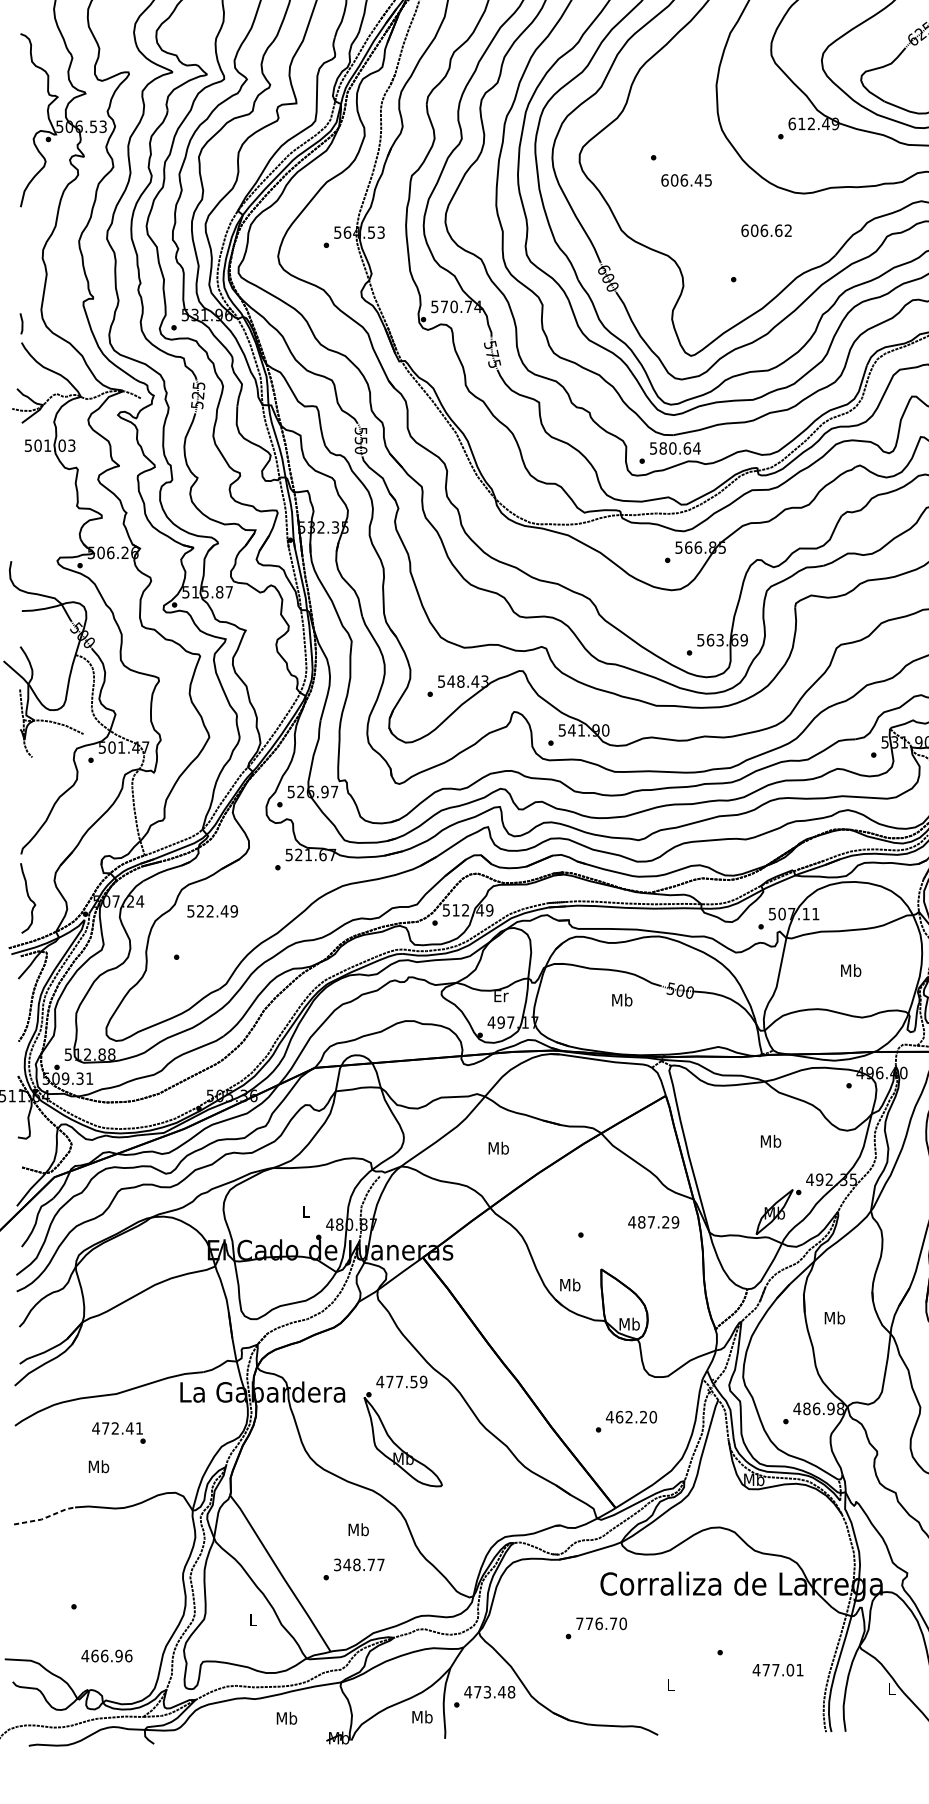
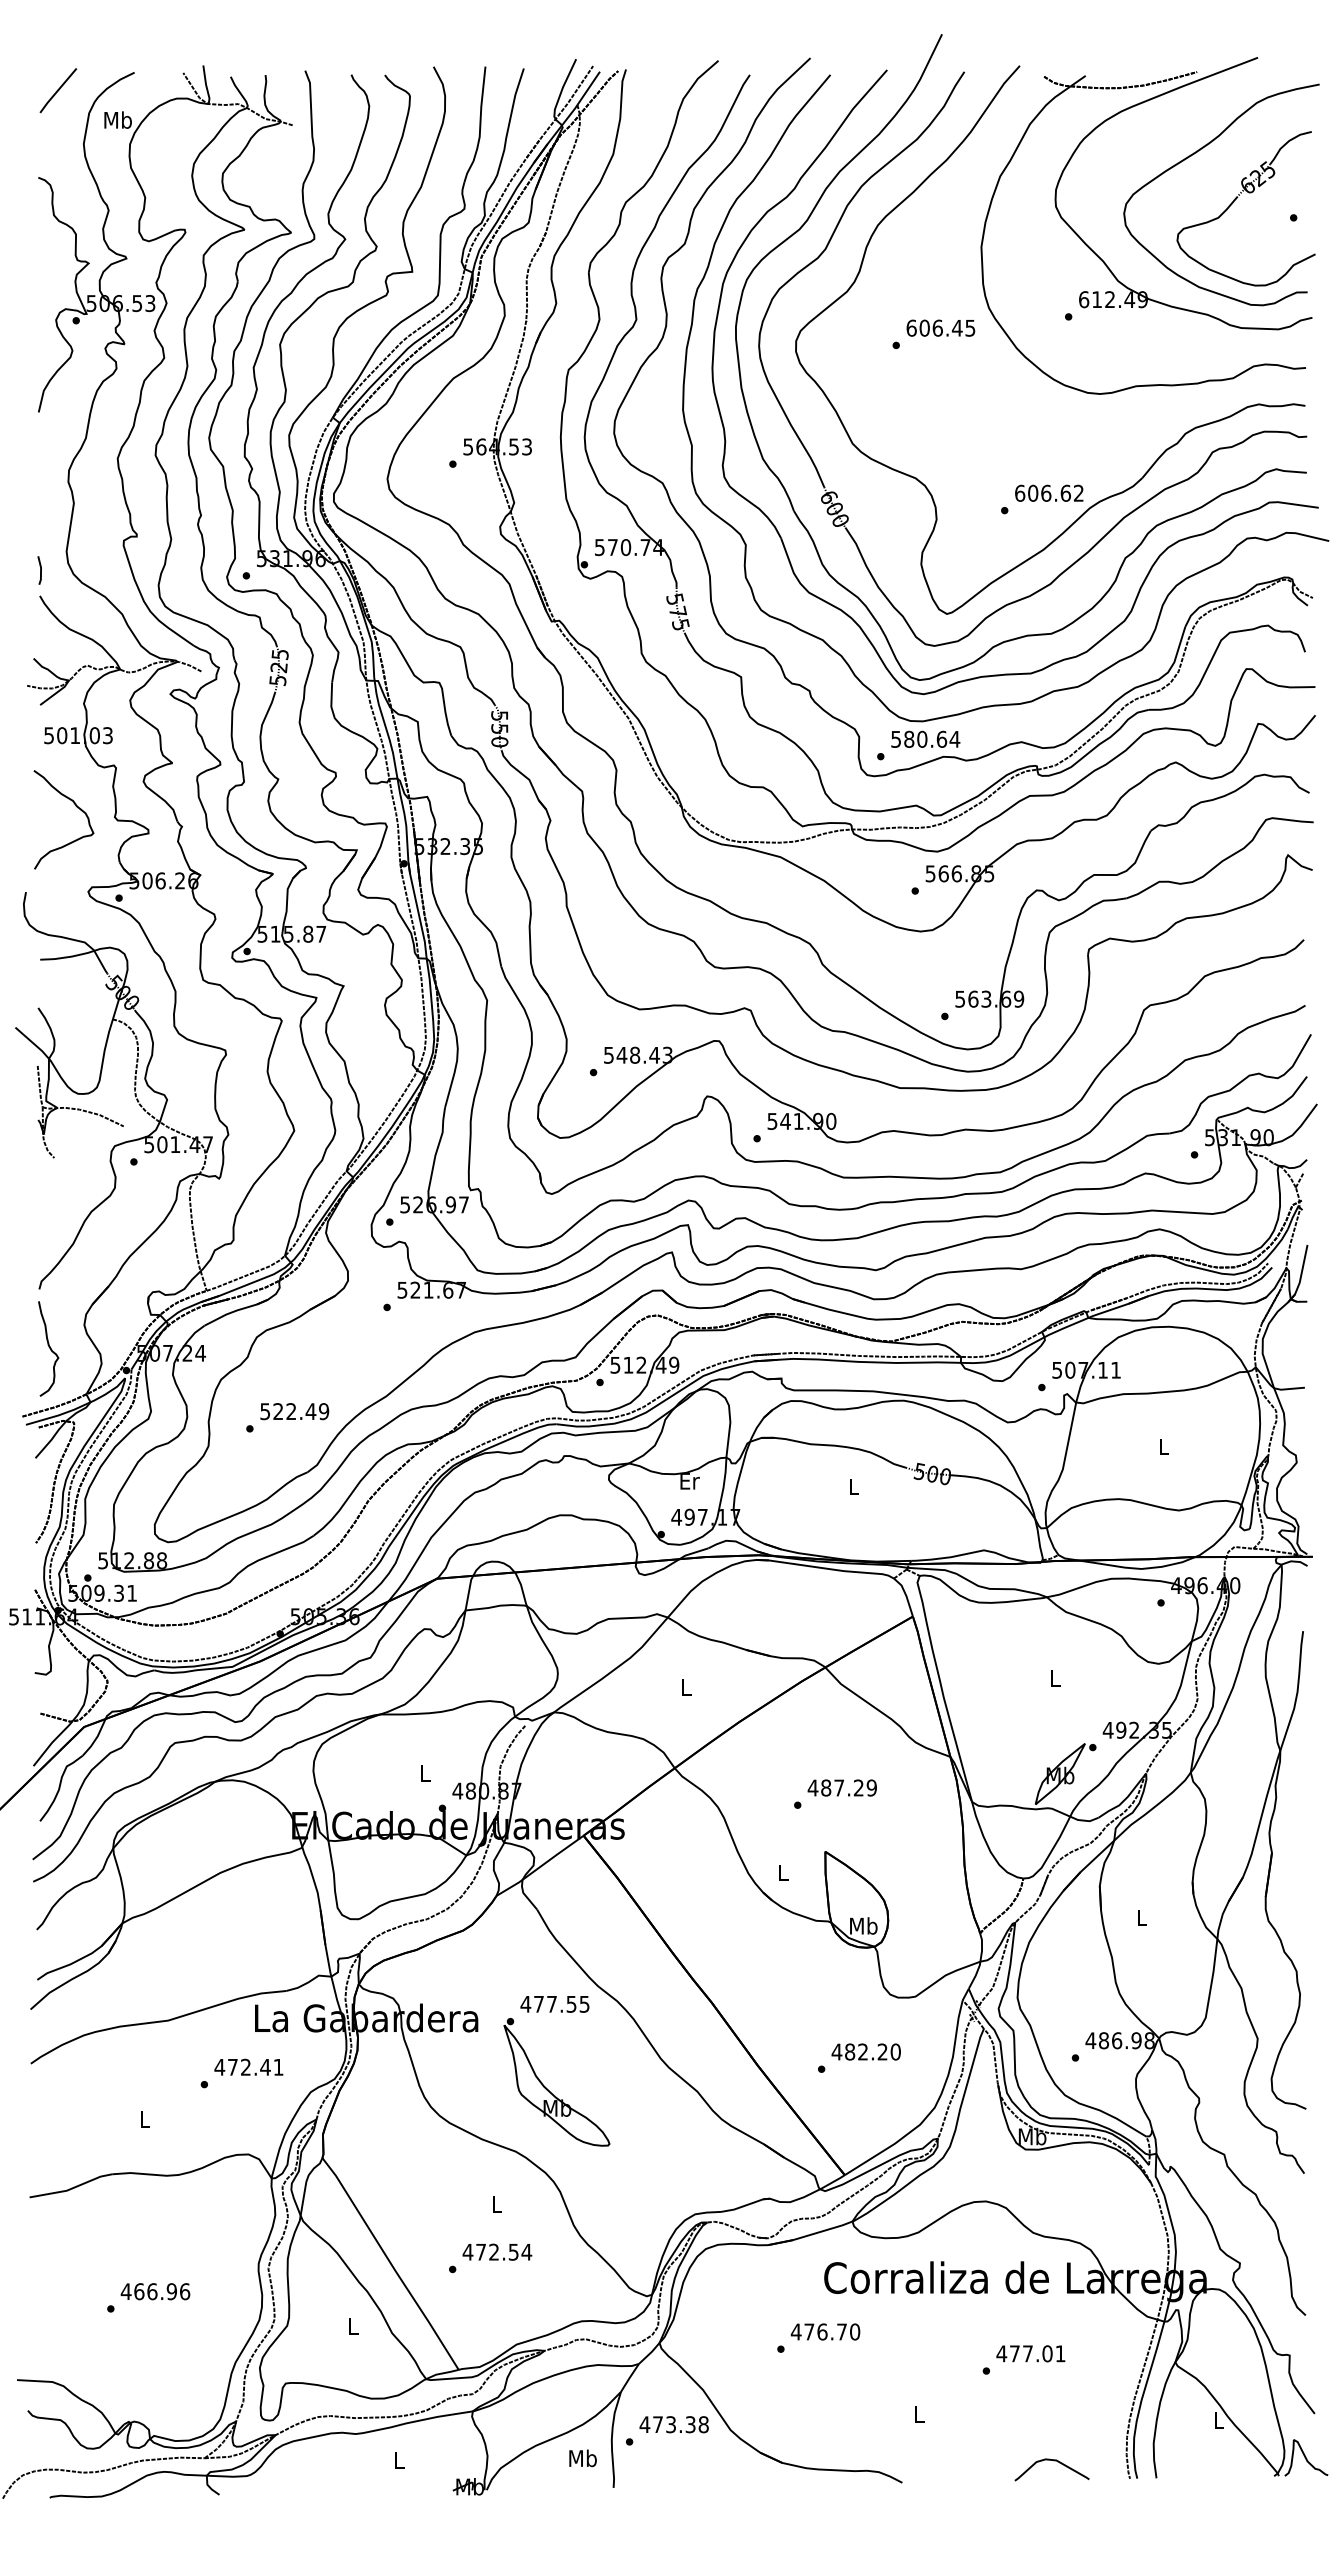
text: (686, 179) -> (940, 327), moved
text: (766, 230) -> (1049, 492), moved
curve: (47, 498) -> (75, 806), added
text: (212, 911) -> (294, 1411), moved
text: (850, 970) -> (1163, 1446), Mb -> L
text: (622, 999) -> (853, 1486), Mb -> L
text: (771, 1140) -> (1055, 1677), Mb -> L
text: (498, 1148) -> (686, 1687), Mb -> L
text: (653, 1221) -> (841, 1787), moved
text: (570, 1284) -> (783, 1872), Mb -> L
text: (834, 1317) -> (1141, 1917), Mb -> L
text: (423, 1381) -> (584, 2003), 477.59 -> 477.55
text: (619, 1416) -> (850, 2051), 462.20 -> 482.20
text: (117, 1427) -> (248, 2066), moved
text: (98, 1466) -> (144, 2118), Mb -> L
line: (45, 1517) -> (72, 2188), dashed -> solid
text: (358, 1529) -> (496, 2204), Mb -> L
text: (359, 1564) -> (497, 2251), 348.77 -> 472.54
text: (579, 1623) -> (795, 2331), 776.70 -> 476.70
text: (106, 1655) -> (155, 2291), moved
text: (777, 1669) -> (1030, 2353), moved
text: (501, 1692) -> (690, 2424), 473.48 -> 473.38
text: (287, 1717) -> (399, 2459), Mb -> L
curve: (769, 1719) -> (1053, 2461), added

